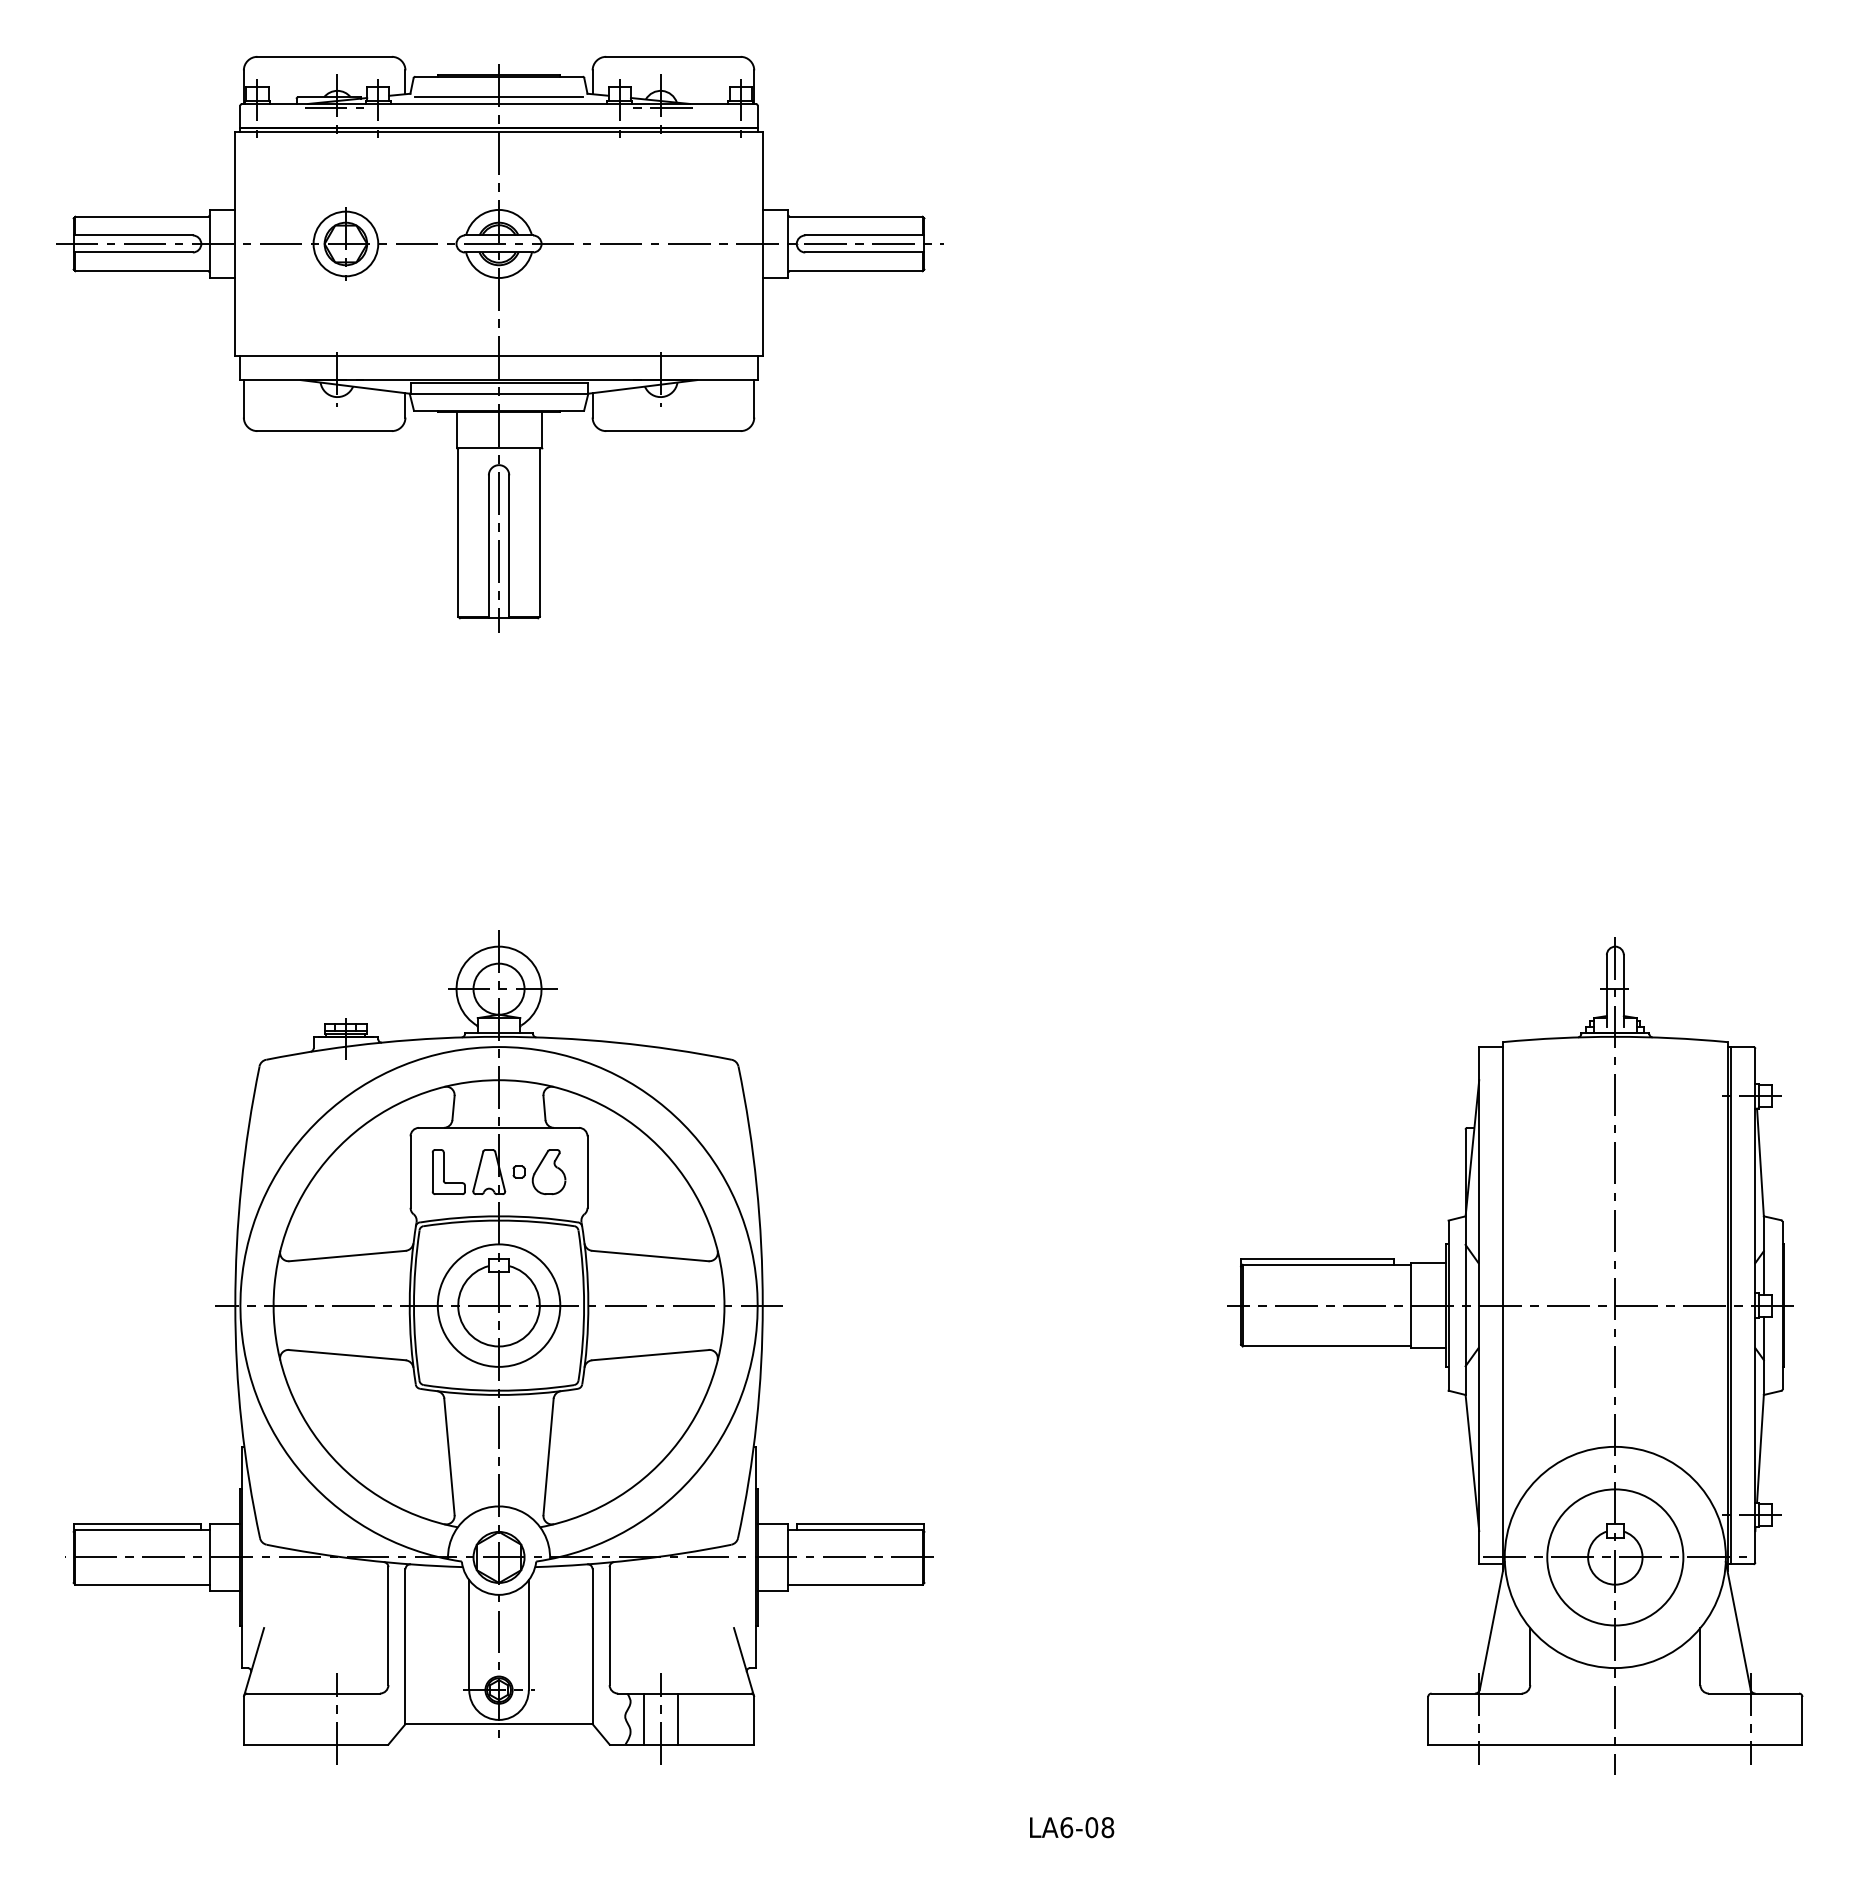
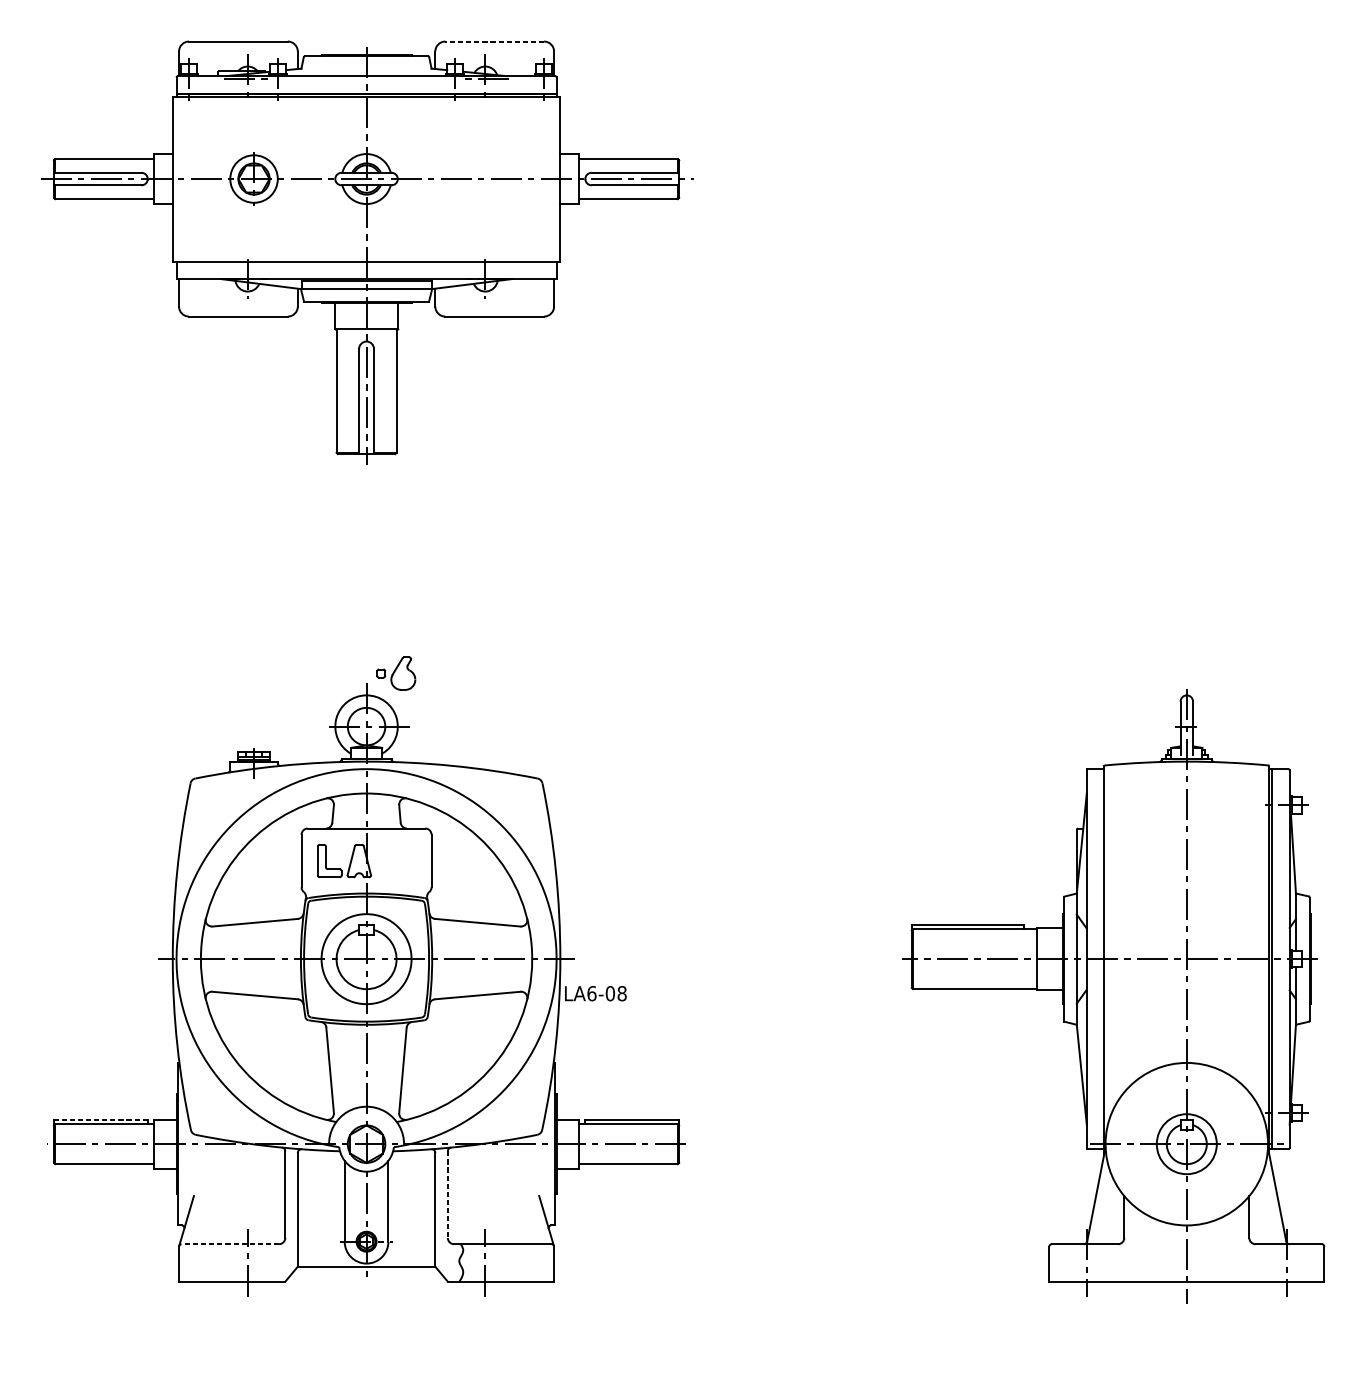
line: (672, 56) -> (494, 41), solid -> dashed
line: (498, 97) -> (366, 71), removed
part: (539, 1172) -> (396, 673), moved
line: (137, 1524) -> (100, 1119), solid -> dashed
circle: (1615, 1557) -> (1186, 1144), size x0.6
line: (609, 1626) -> (447, 1194), solid -> dashed
line: (313, 1693) -> (230, 1244), solid -> dashed
line: (643, 1718) -> (472, 1262), removed
line: (677, 1718) -> (497, 1262), removed
text: (1072, 1827) -> (596, 993), moved

